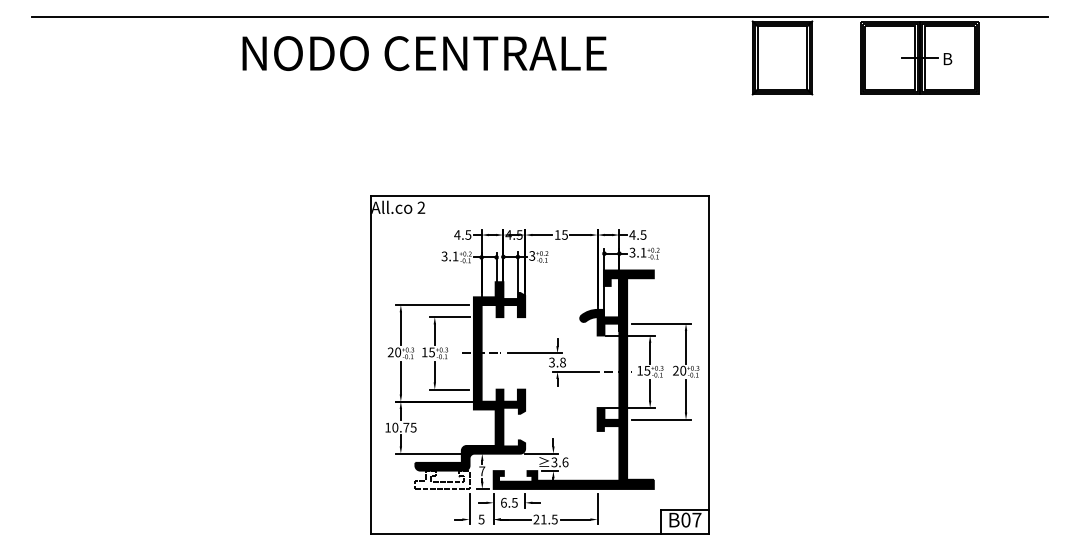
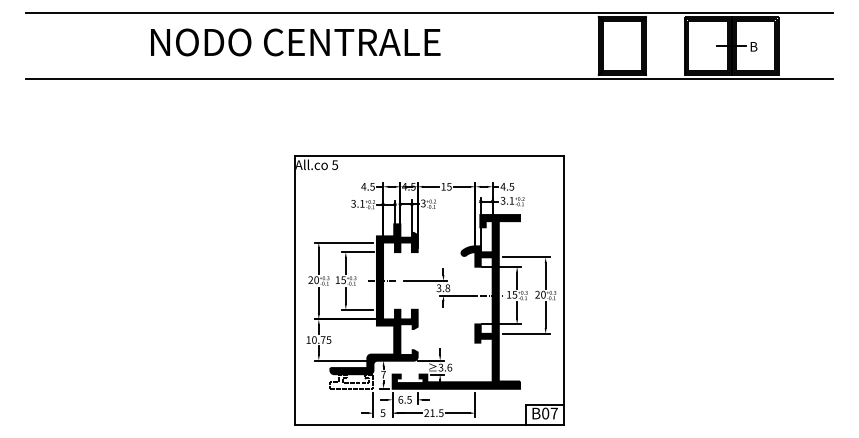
text: (424, 53) -> (295, 42), moved
line: (540, 98) -> (429, 78), added
text: (421, 208) -> (335, 165), 2 -> 5

